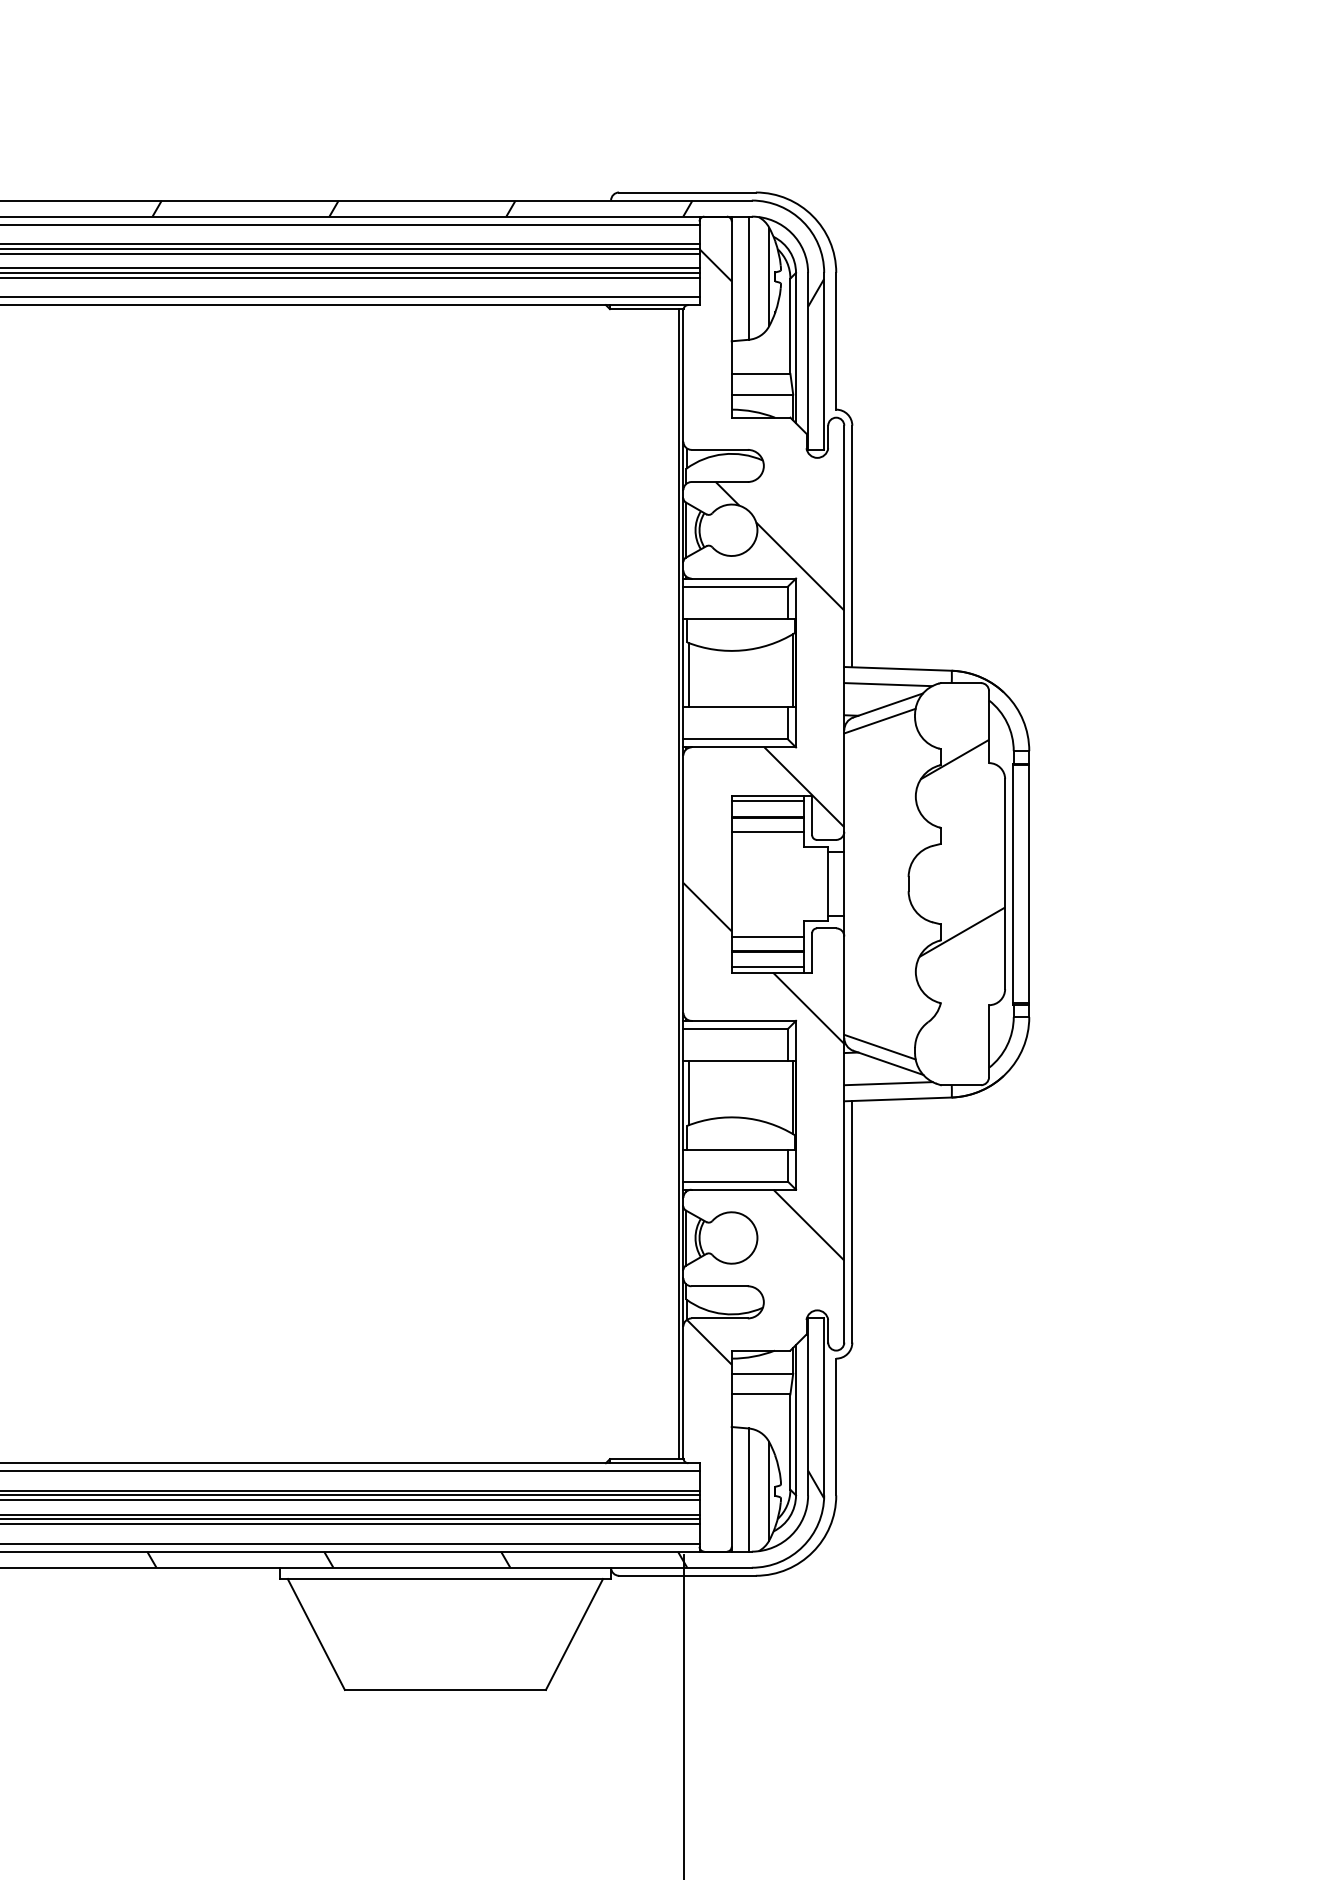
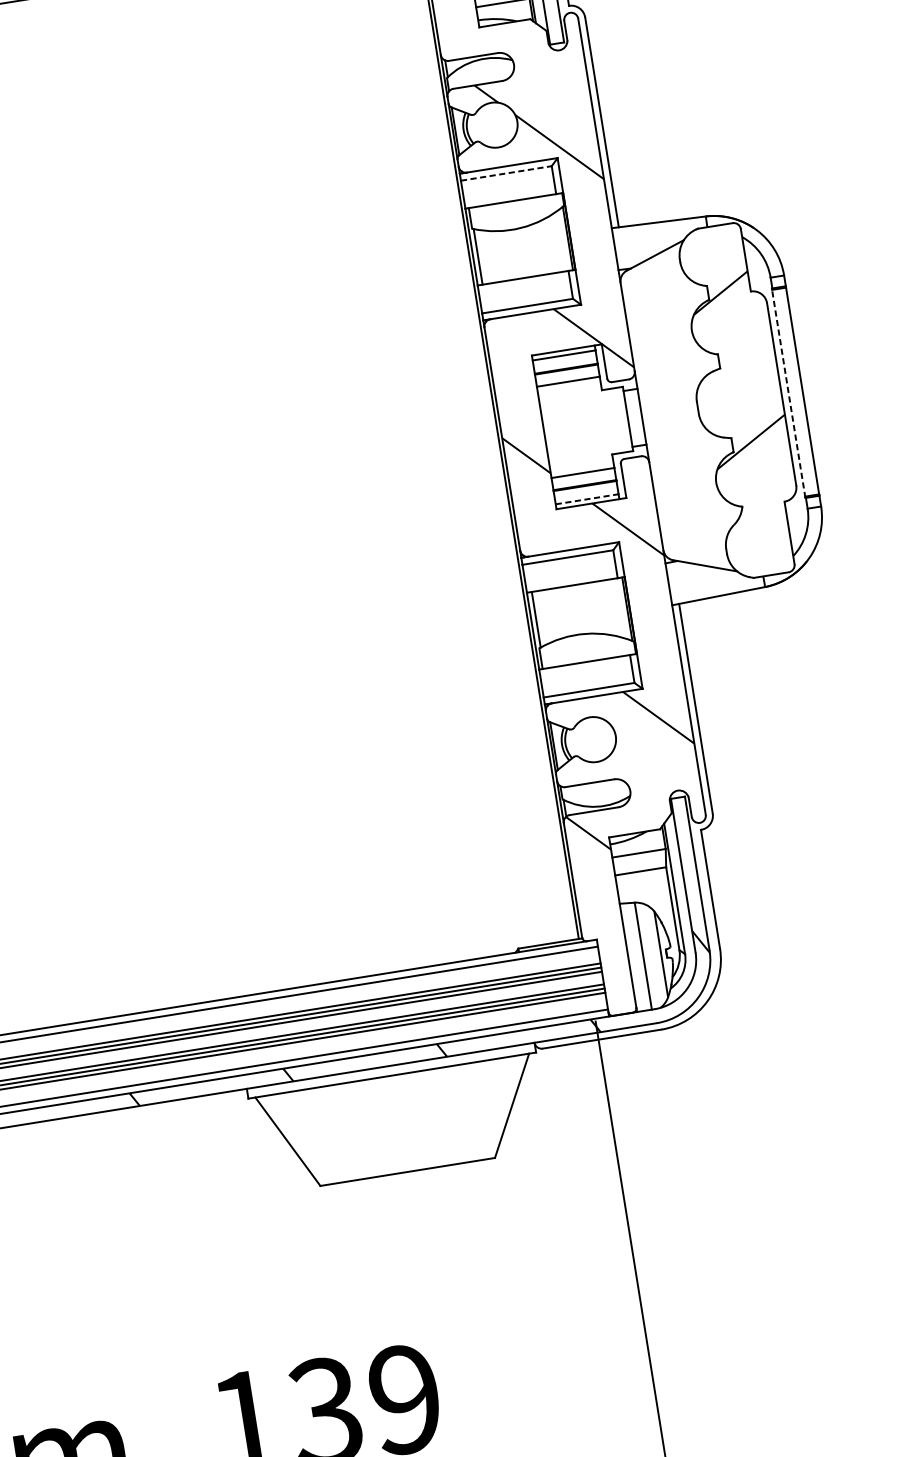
line: (736, 586) -> (507, 173), solid -> dashed
line: (888, 684) -> (652, 237), removed
line: (879, 720) -> (649, 269), removed
line: (1013, 884) -> (788, 393), solid -> dashed
line: (768, 966) -> (587, 498), solid -> dashed
line: (879, 1046) -> (695, 552), removed
line: (888, 1083) -> (708, 583), removed

